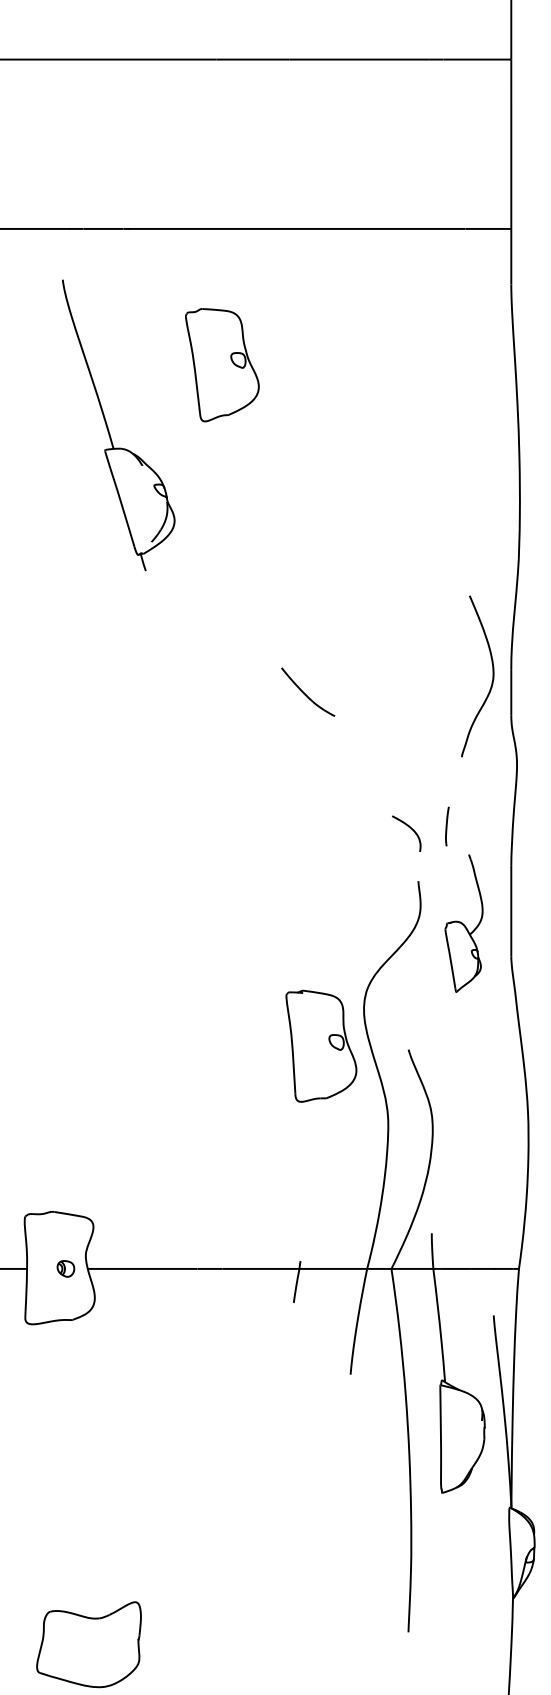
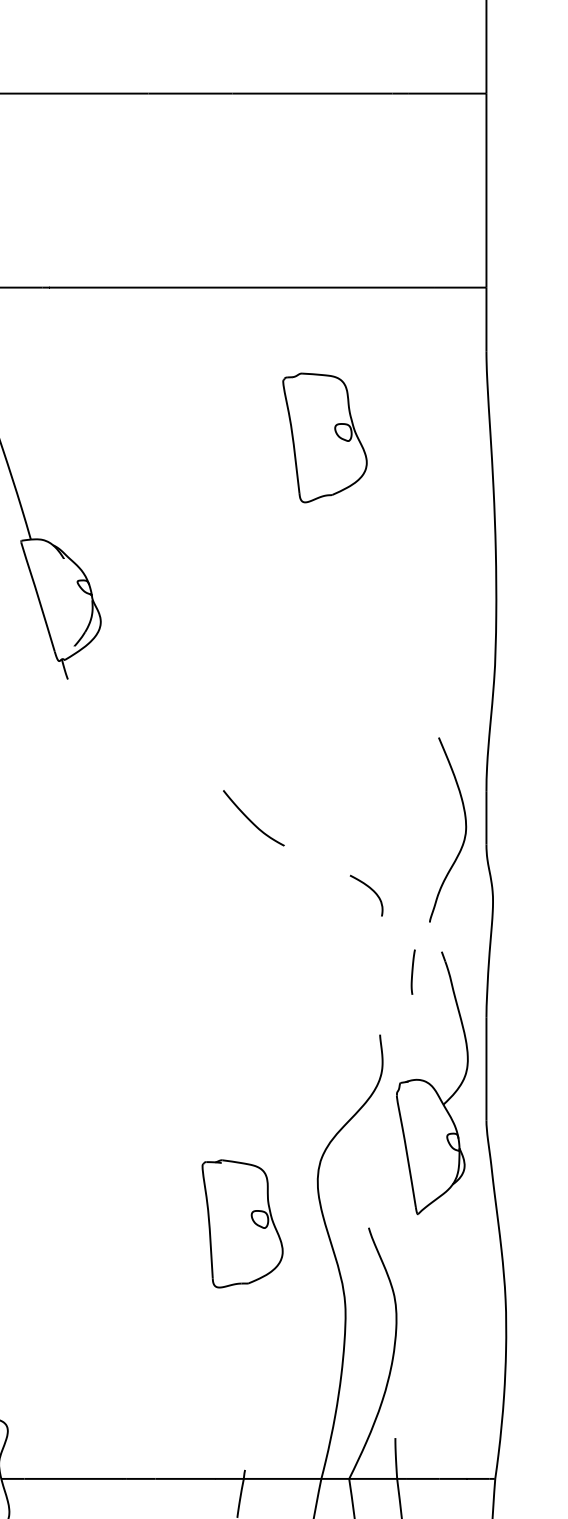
part: (222, 365) -> (325, 438), moved
curve: (492, 676) -> (464, 830), moved
part: (406, 833) -> (366, 895), moved
part: (463, 923) -> (431, 1083), size x1.67
part: (321, 1045) -> (242, 1222), moved

